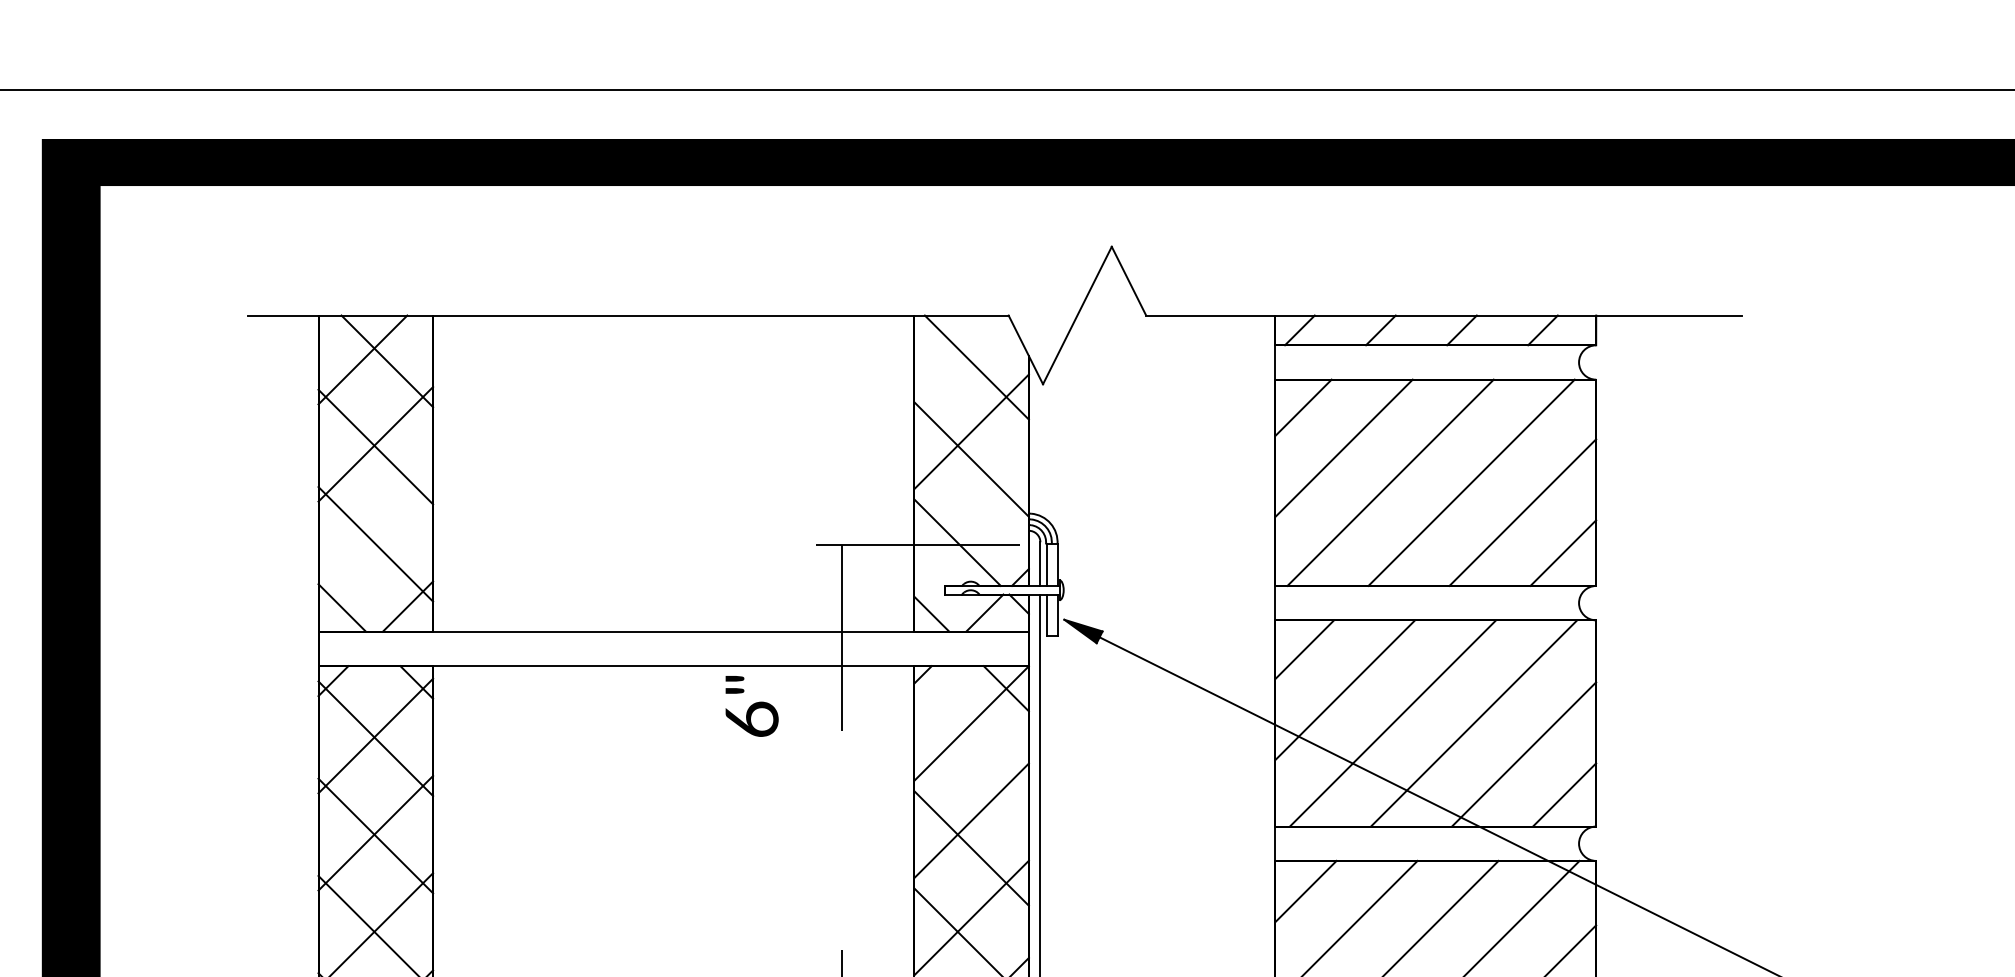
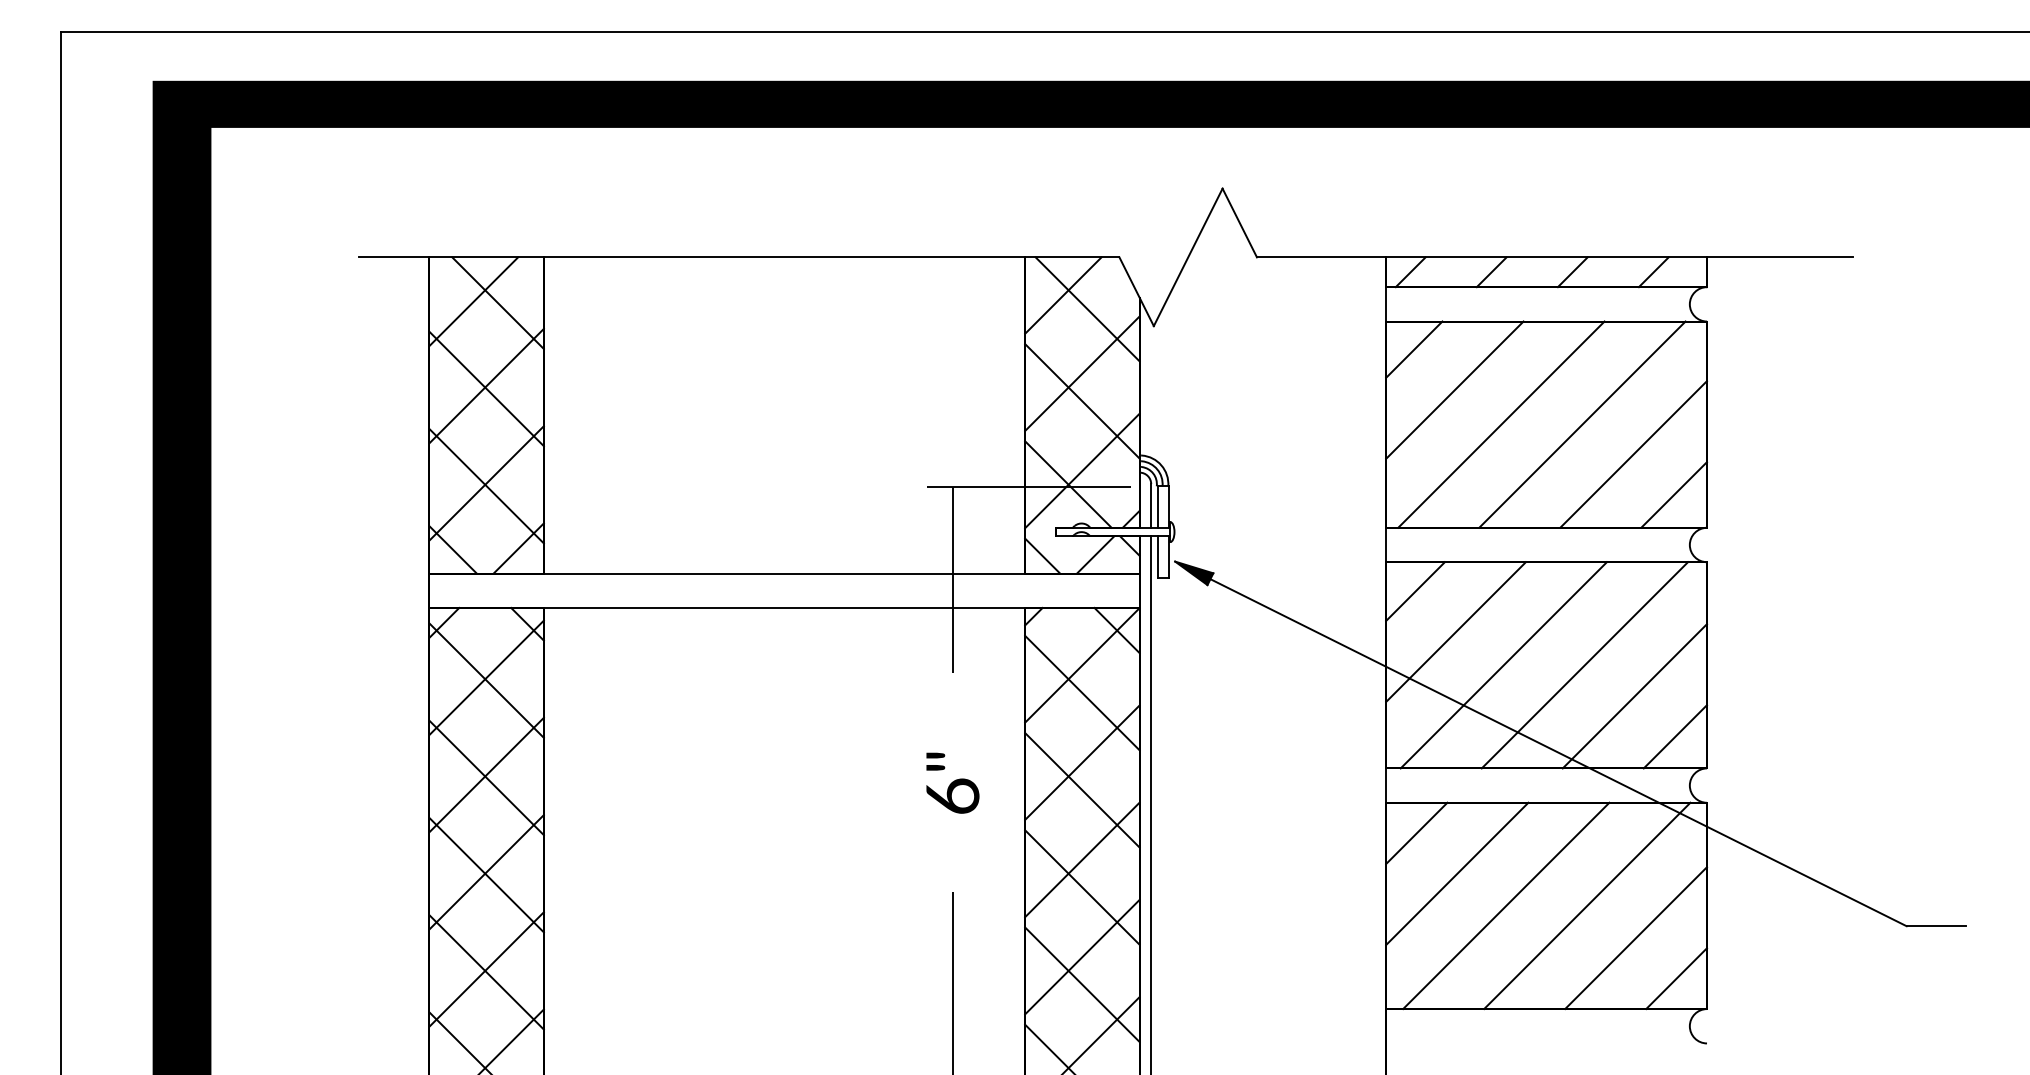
line: (952, 353) -> (1063, 295), added
line: (971, 528) -> (1082, 470), added
line: (375, 541) -> (486, 483), added
text: (751, 705) -> (952, 782), moved
line: (971, 750) -> (1082, 692), added

